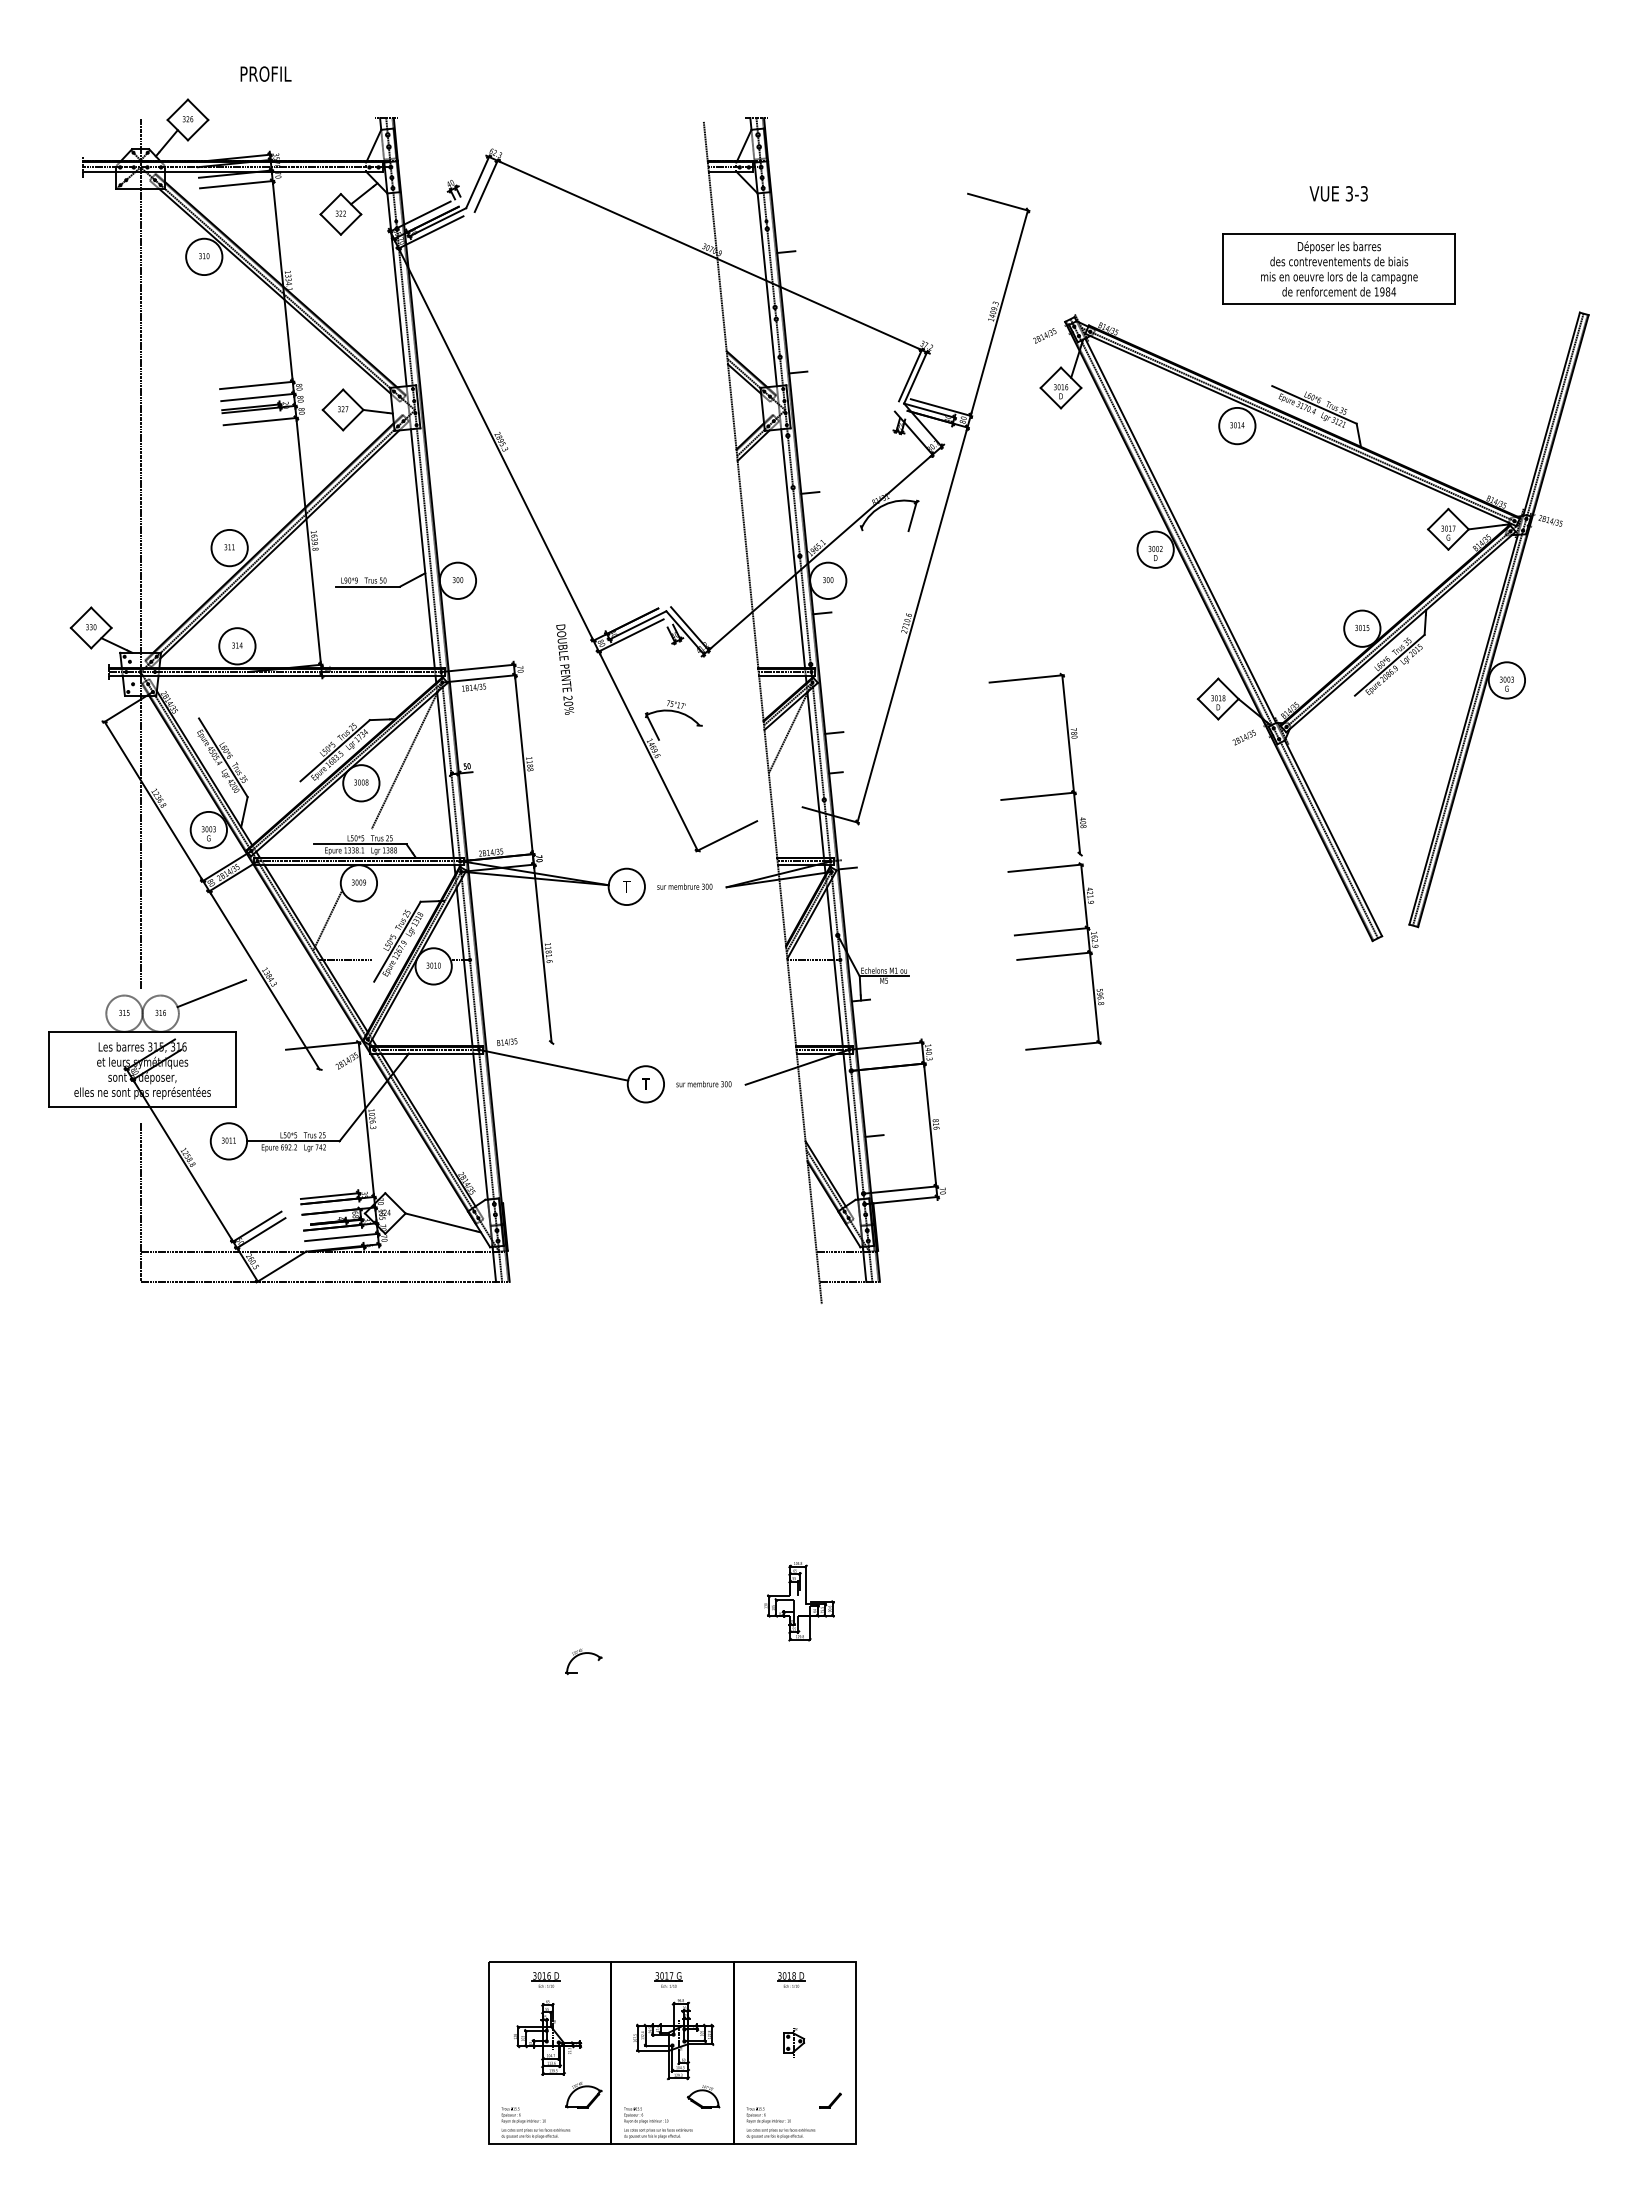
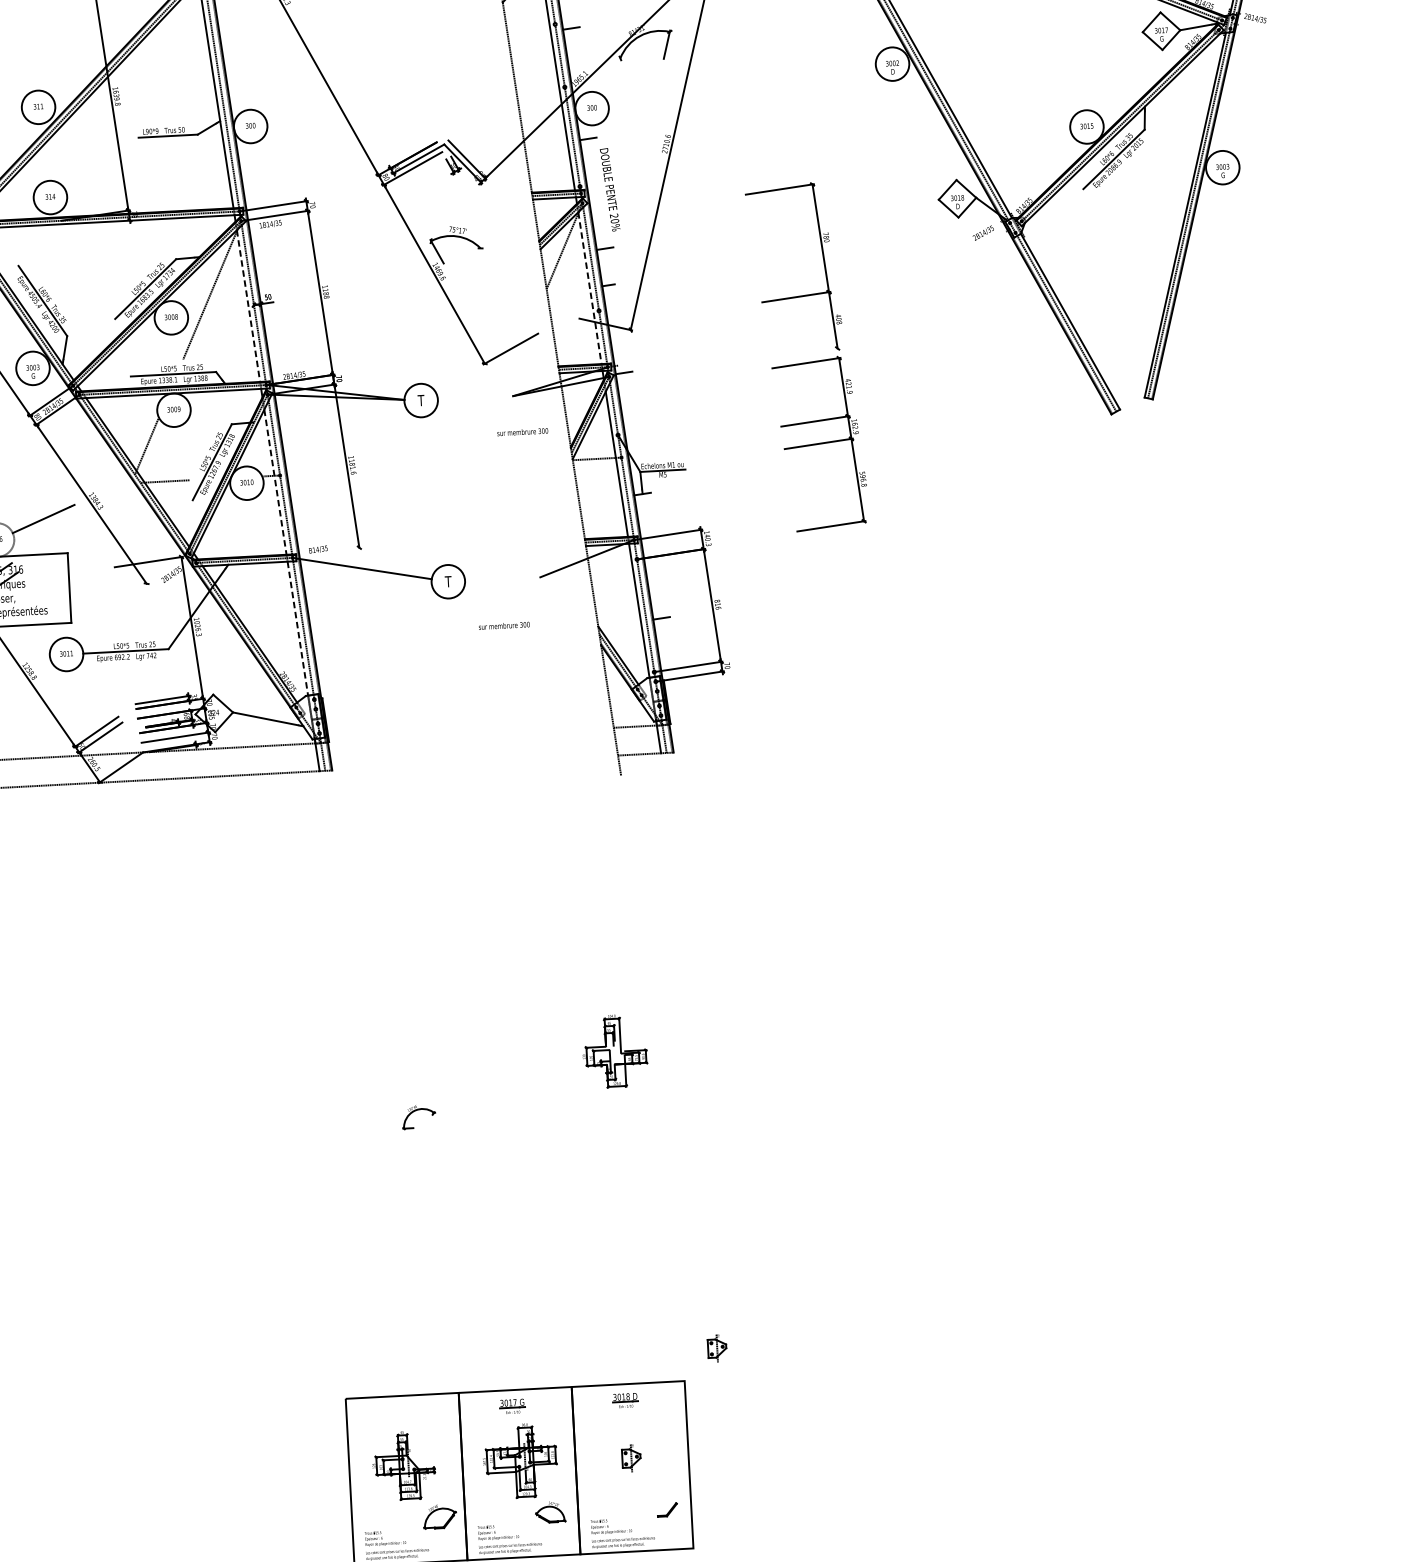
text: (565, 669) -> (610, 189), moved
line: (445, 775) -> (248, 306), solid -> dashed
line: (815, 775) -> (589, 288), solid -> dashed
text: (684, 886) -> (522, 431), moved
line: (464, 966) -> (275, 481), solid -> dashed
text: (703, 1084) -> (503, 626), moved
line: (480, 1127) -> (297, 629), solid -> dashed
part: (893, 1928) -> (717, 1348), added
part: (545, 1979) -> (398, 1412), removed

